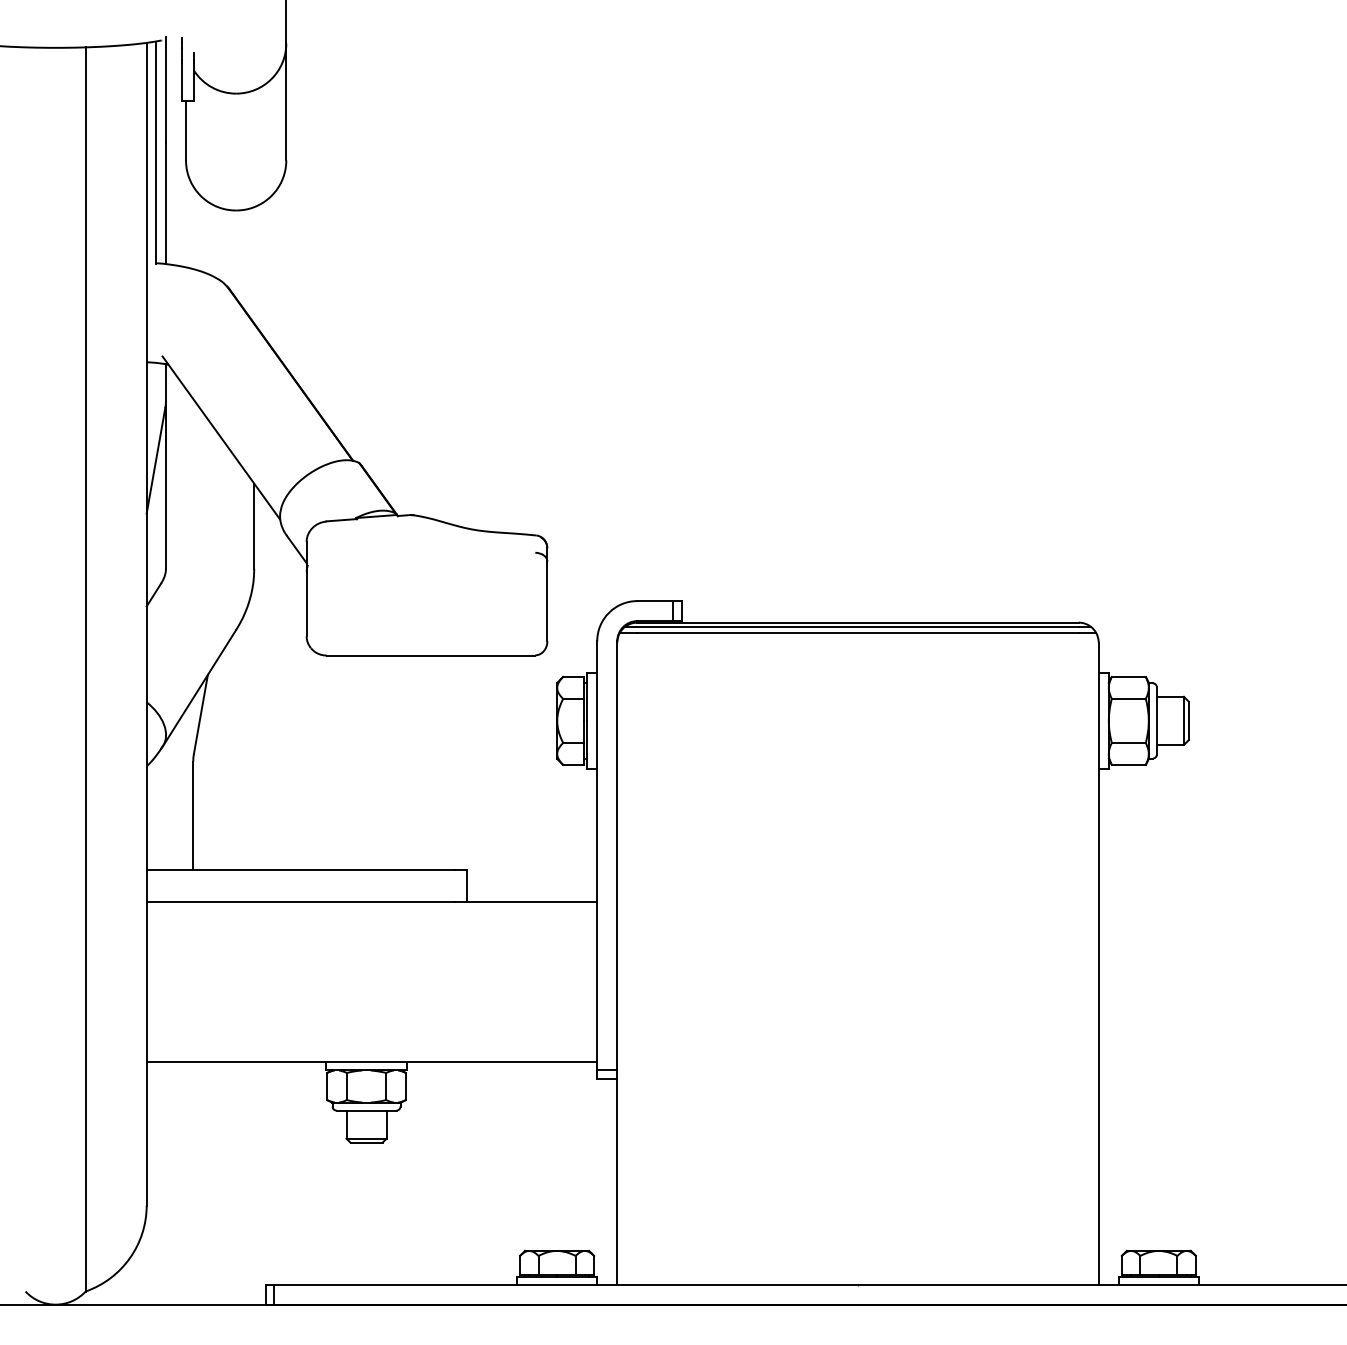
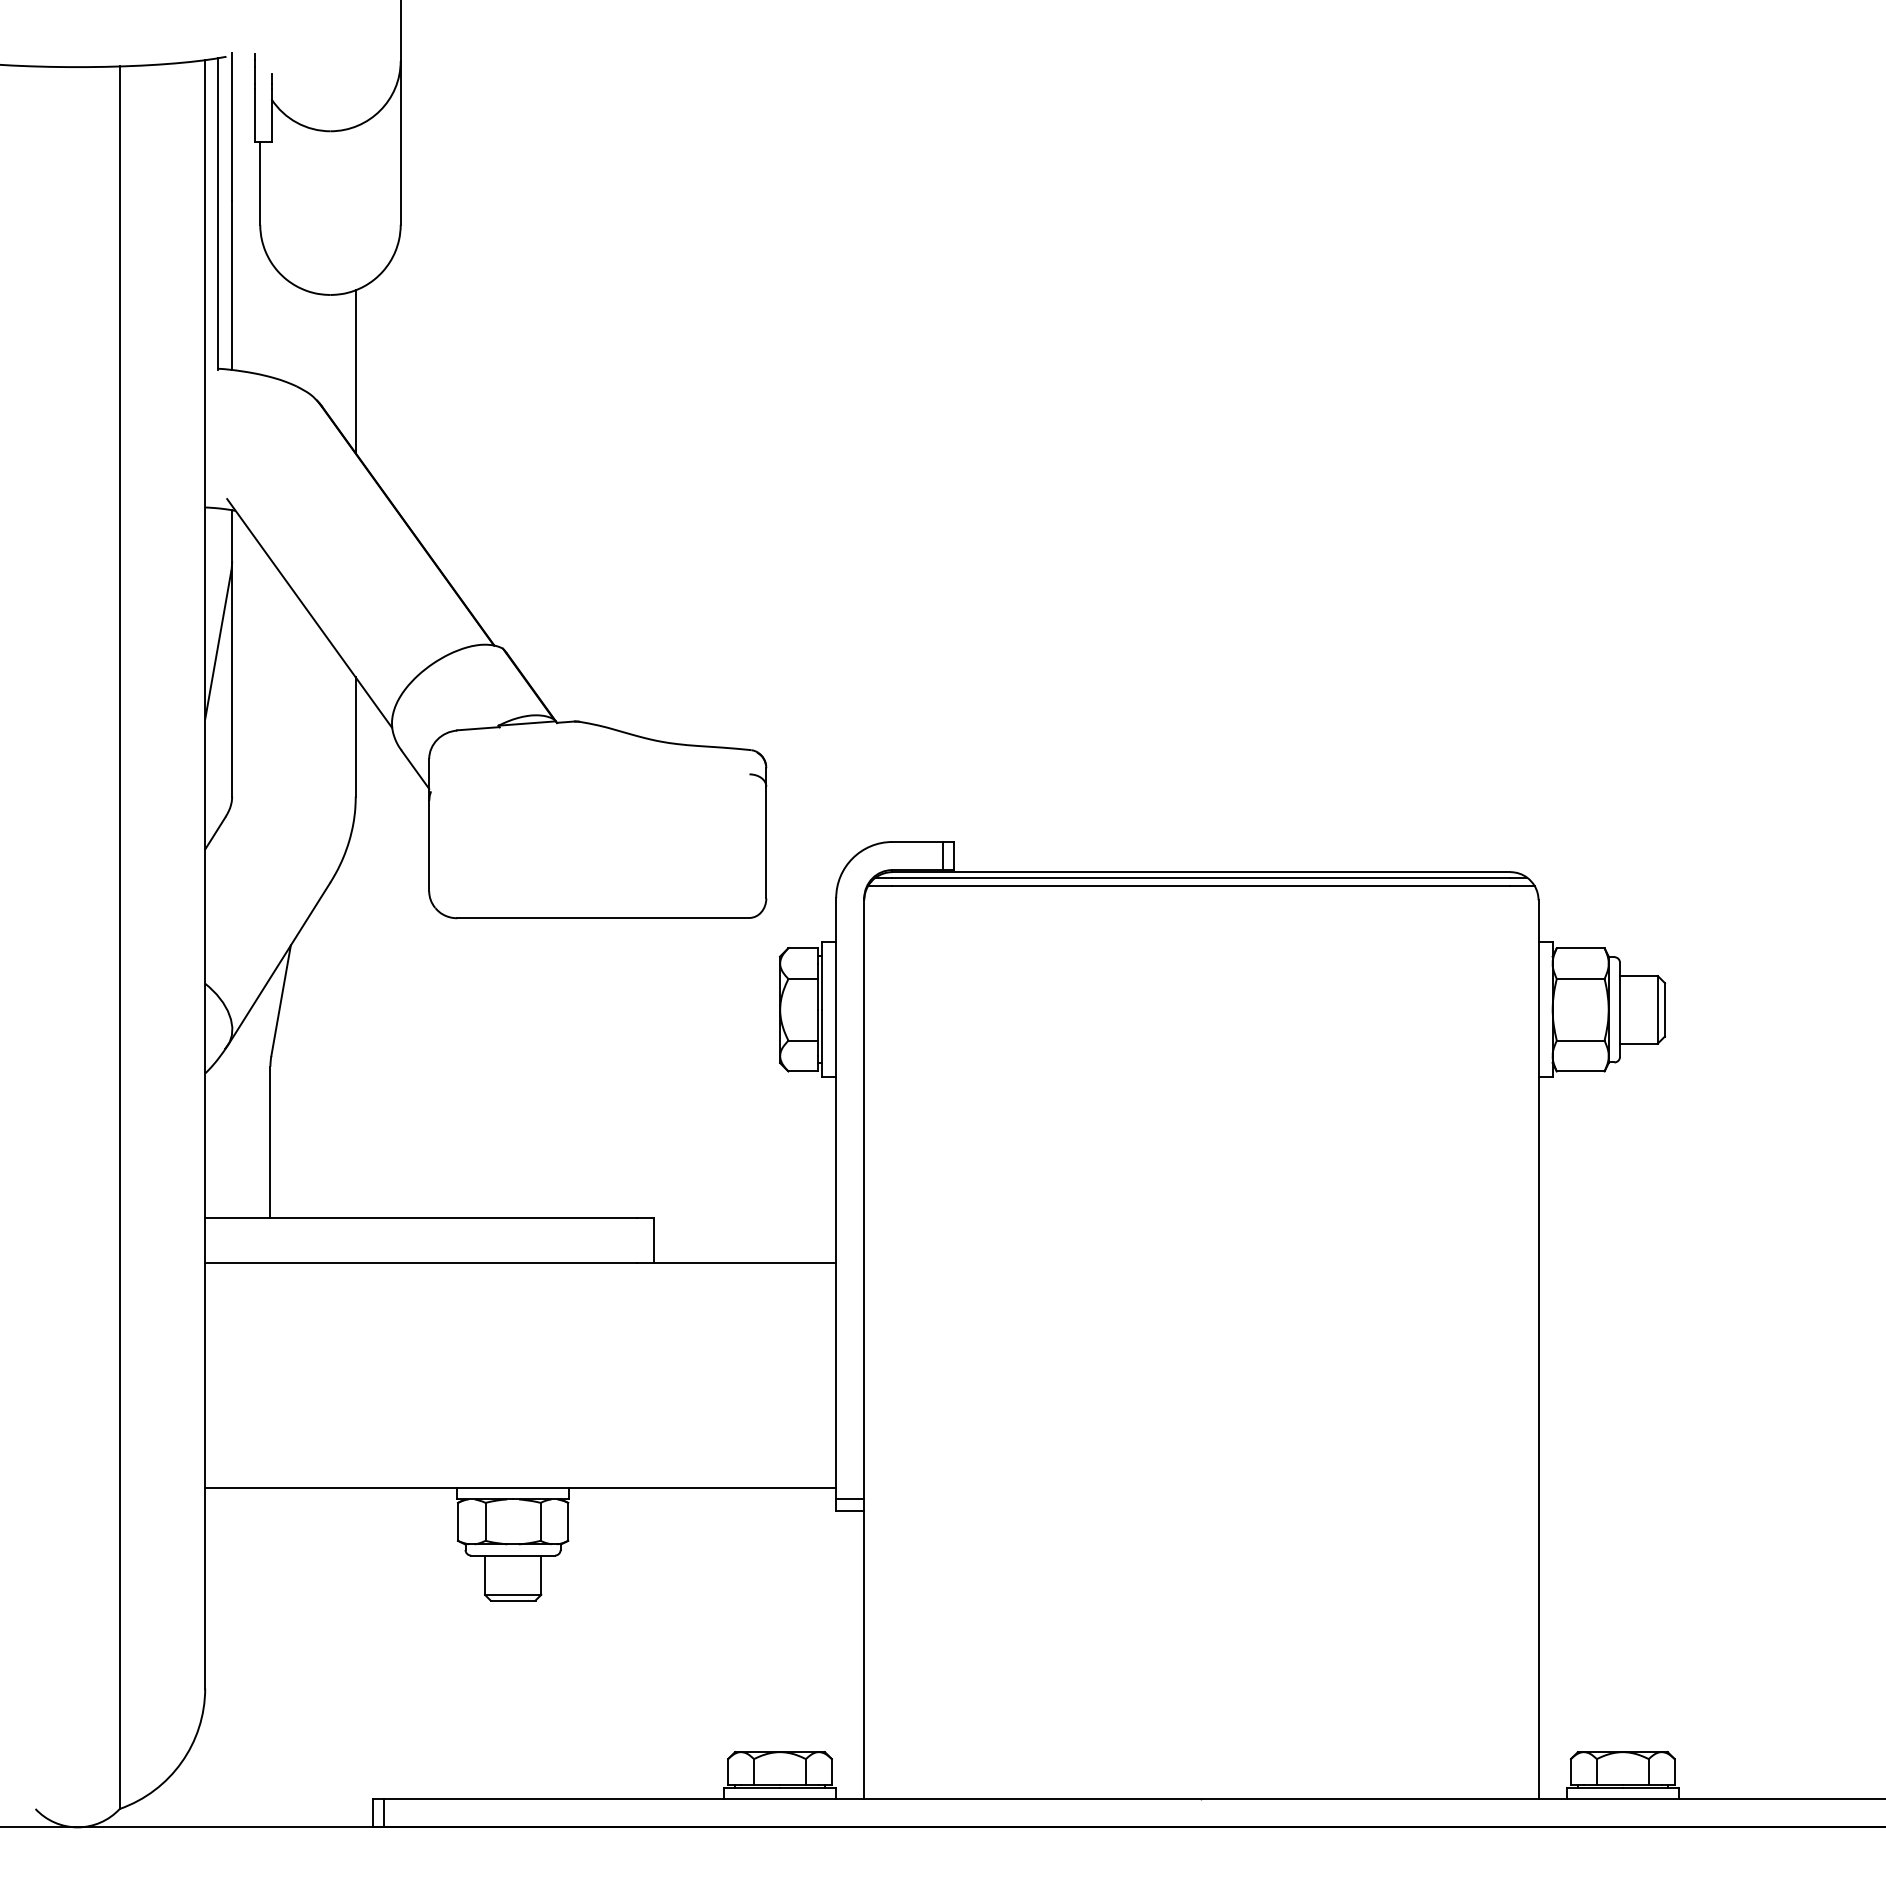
line: (254, 265) -> (355, 371), added

